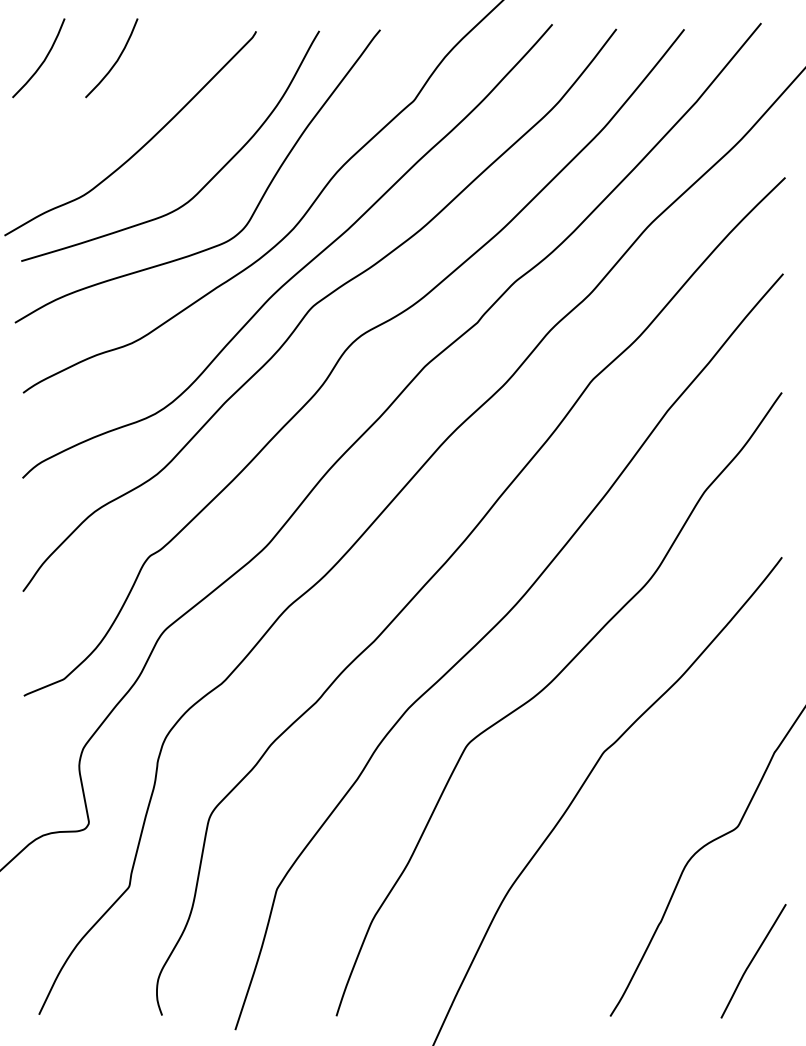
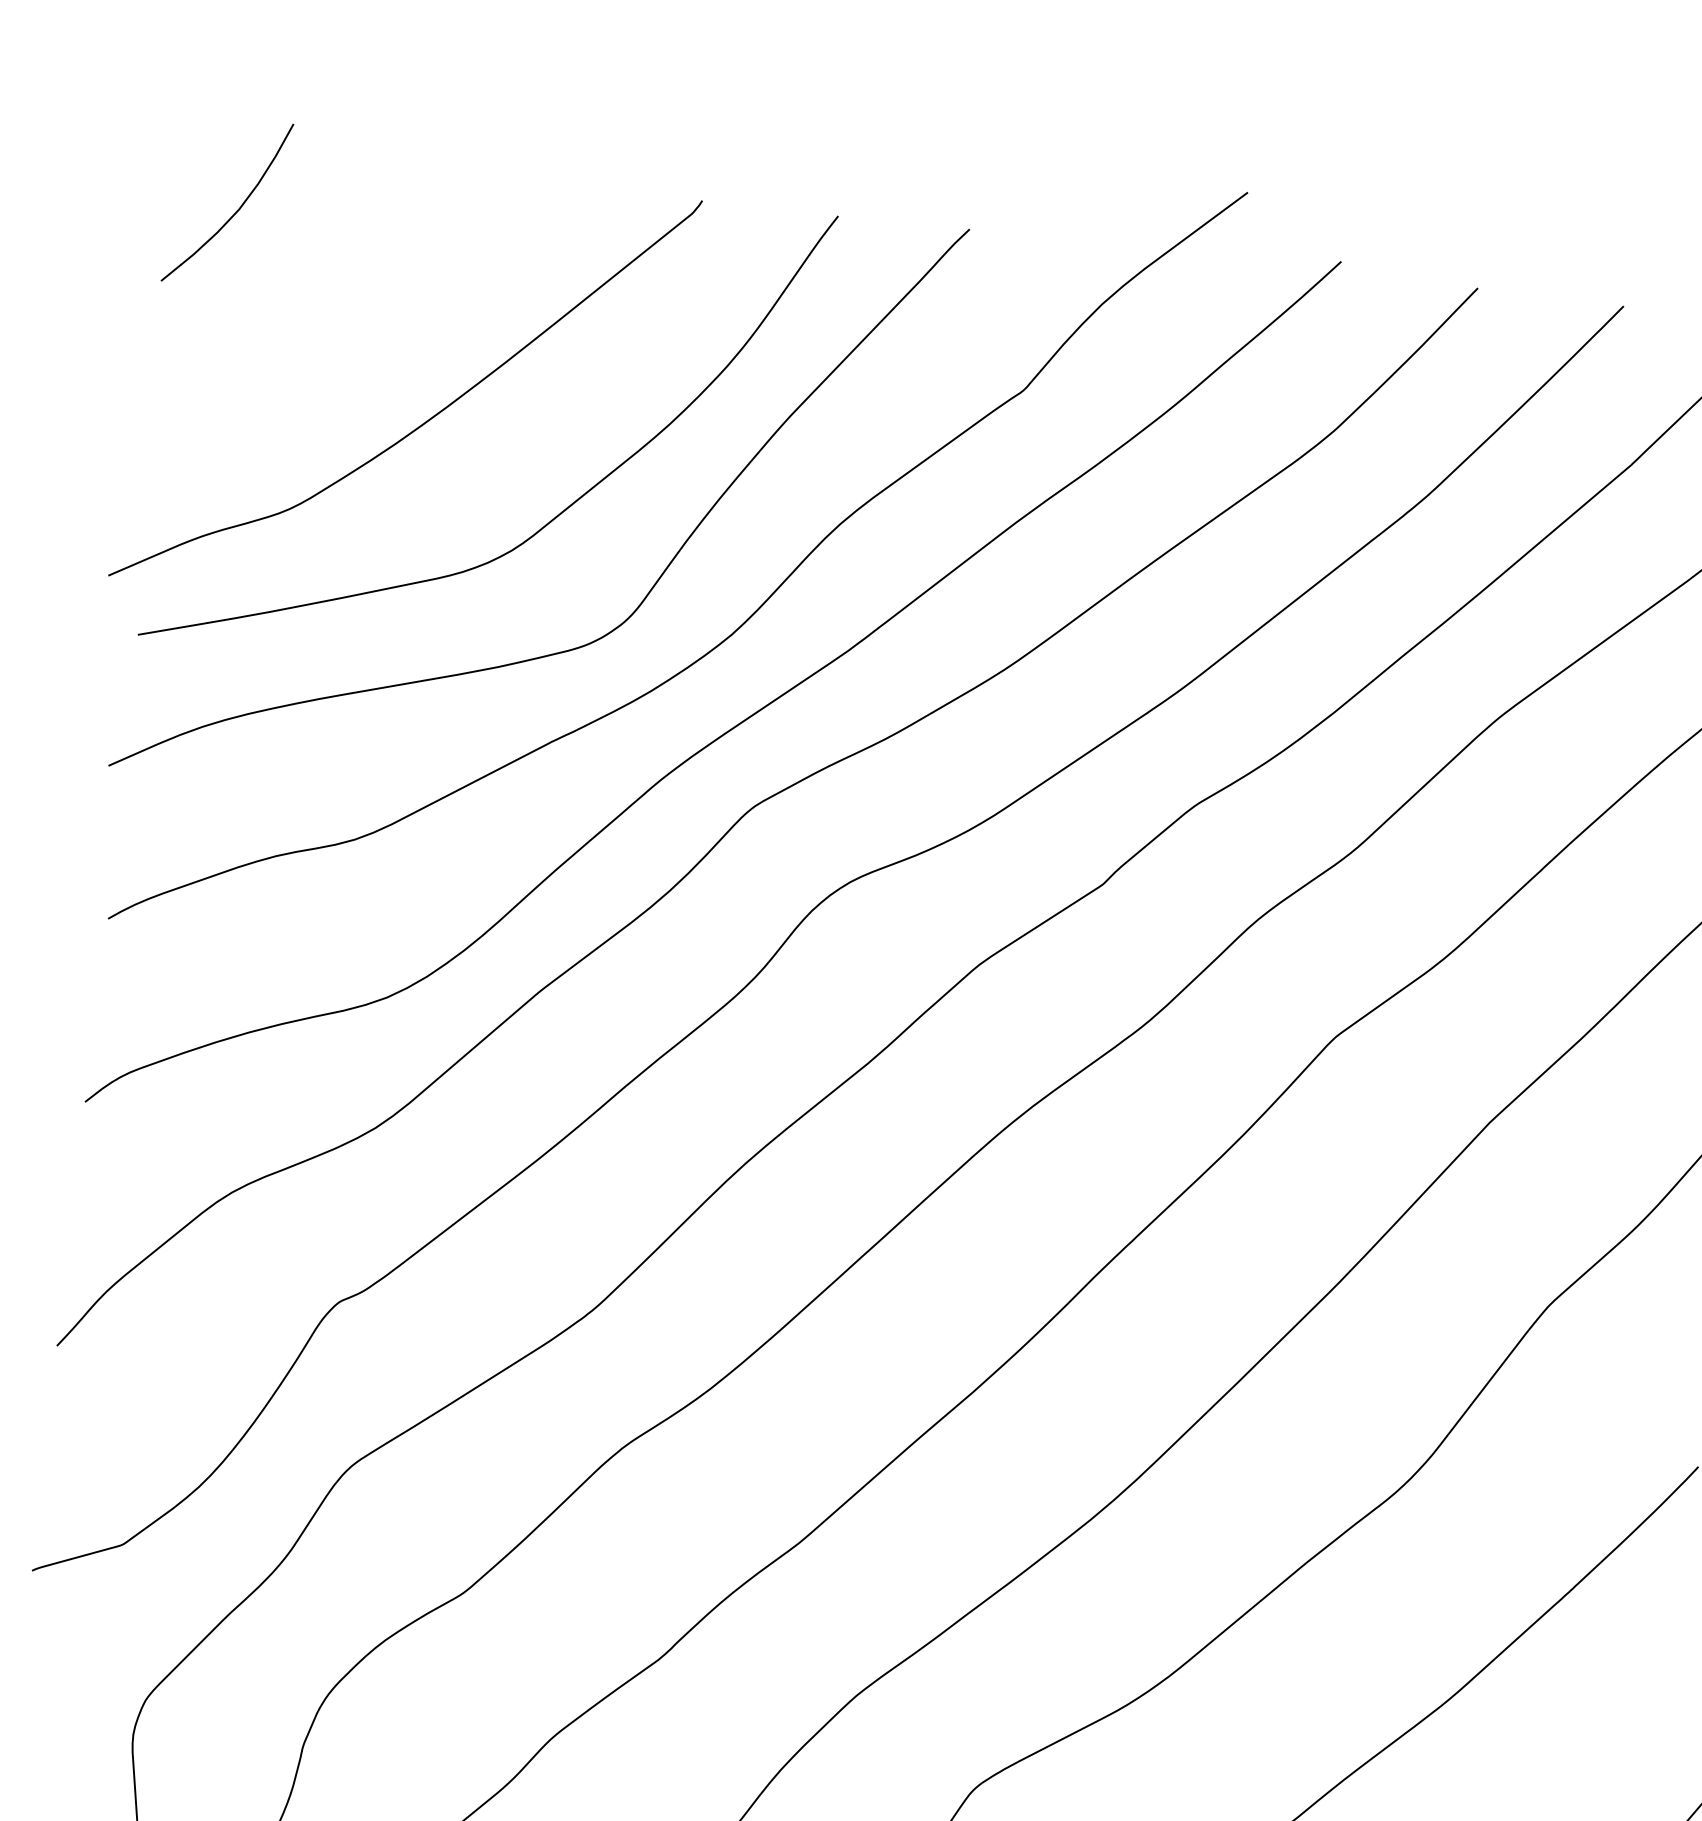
curve: (115, 61) -> (391, 229), removed

